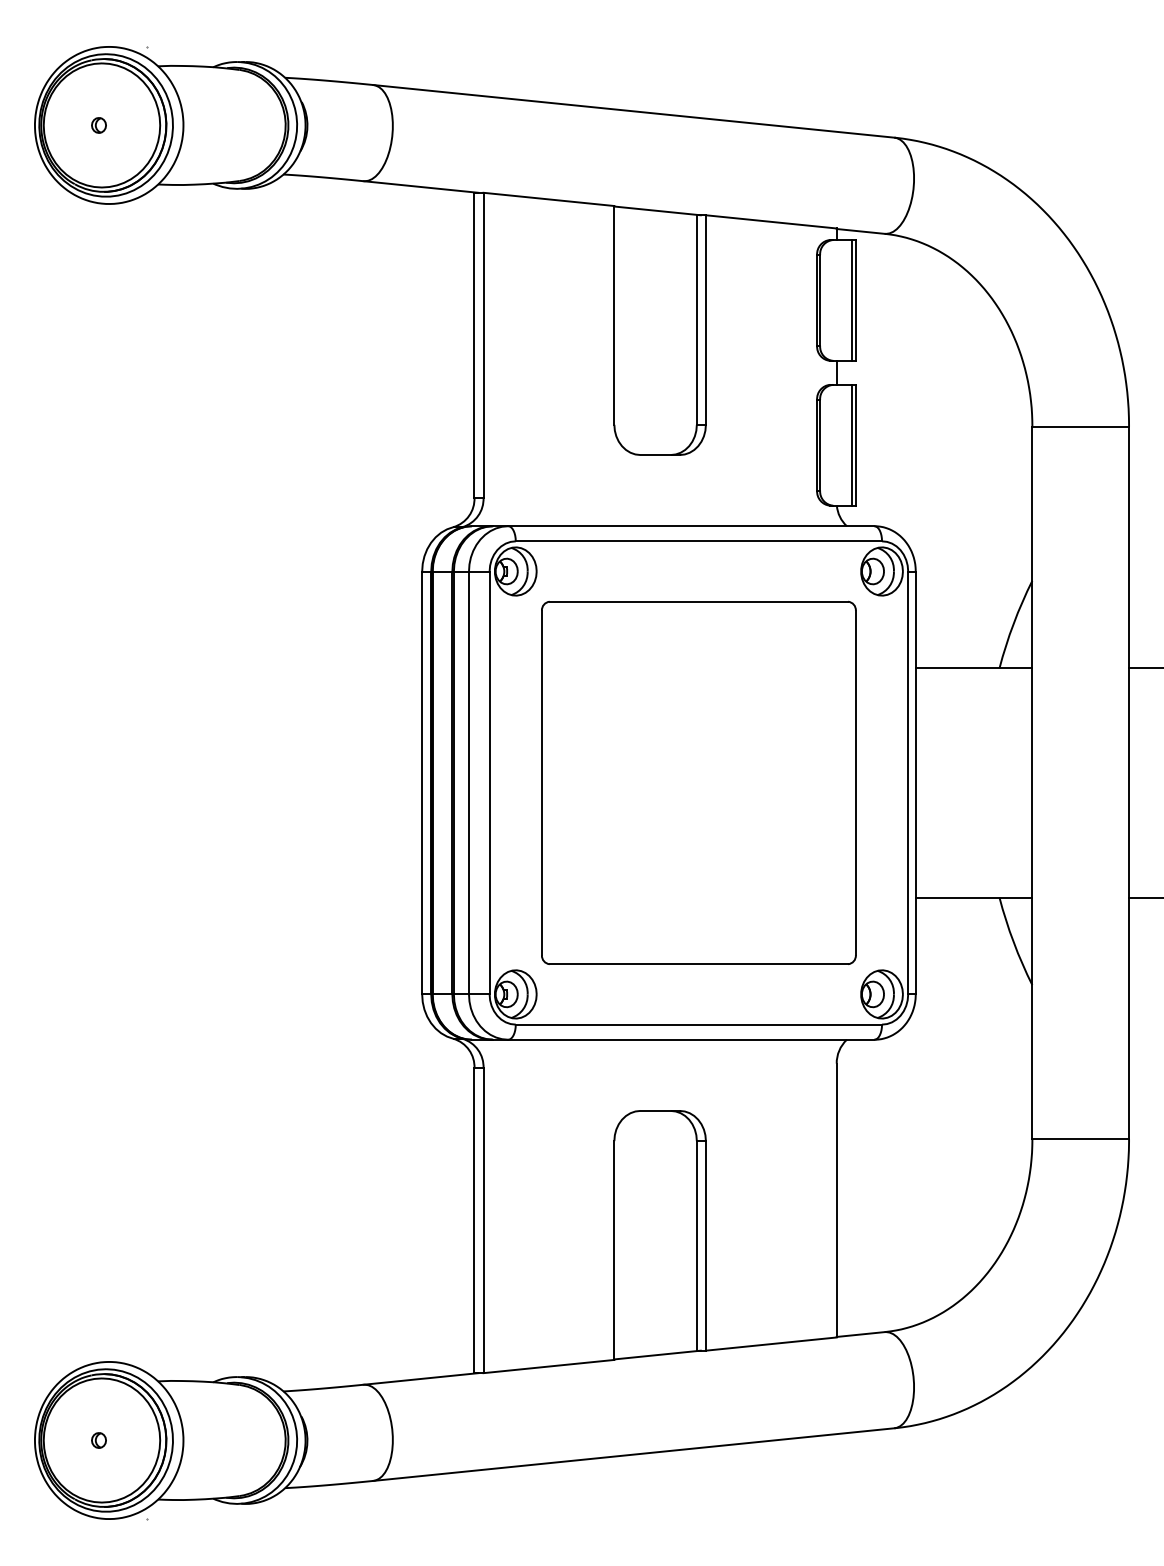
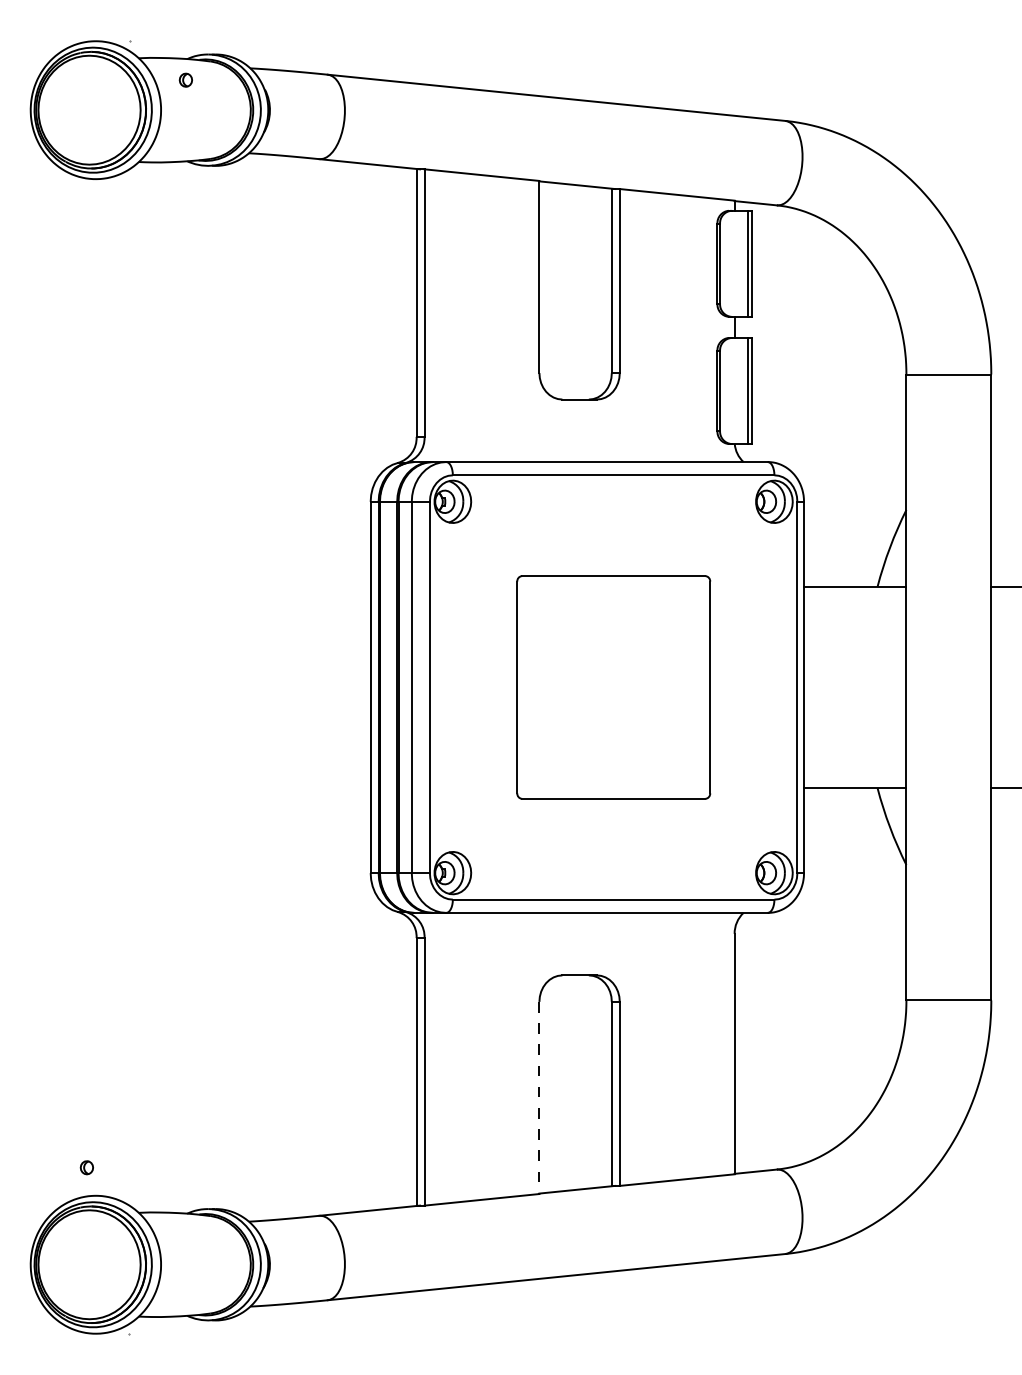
part: (98, 124) -> (185, 79), moved
part: (698, 783) -> (613, 687), size x0.7
line: (614, 1251) -> (539, 1098), solid -> dashed
part: (98, 1440) -> (86, 1167), moved

